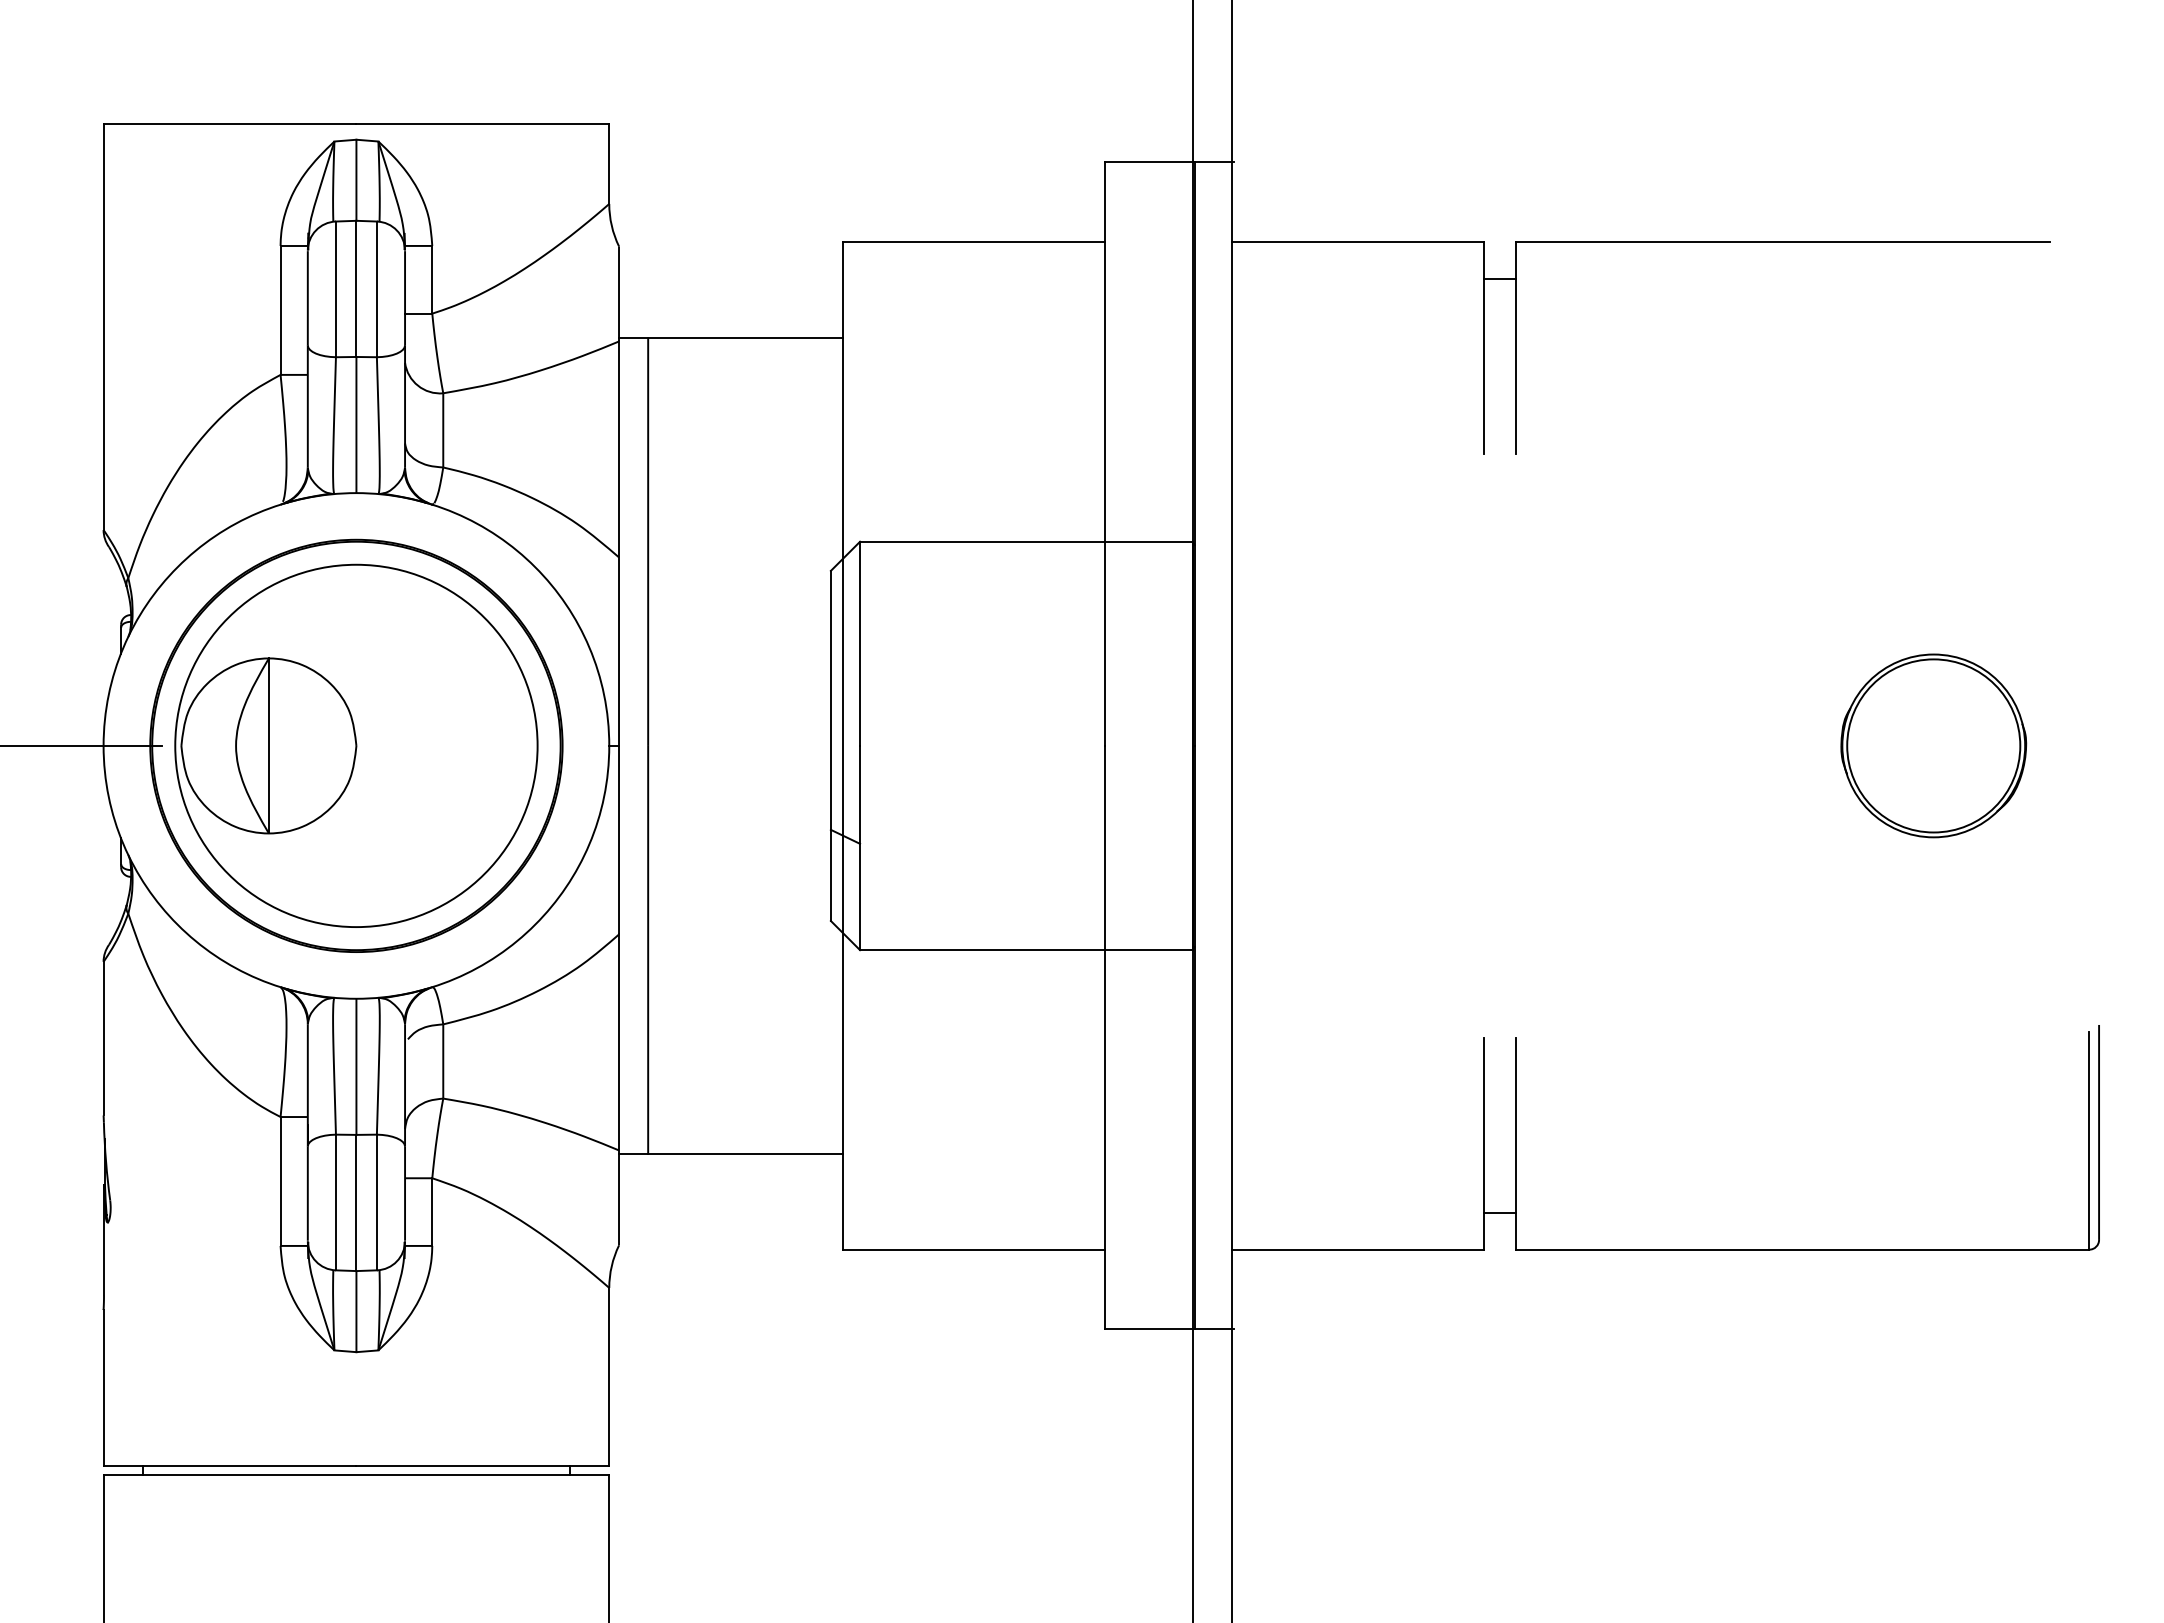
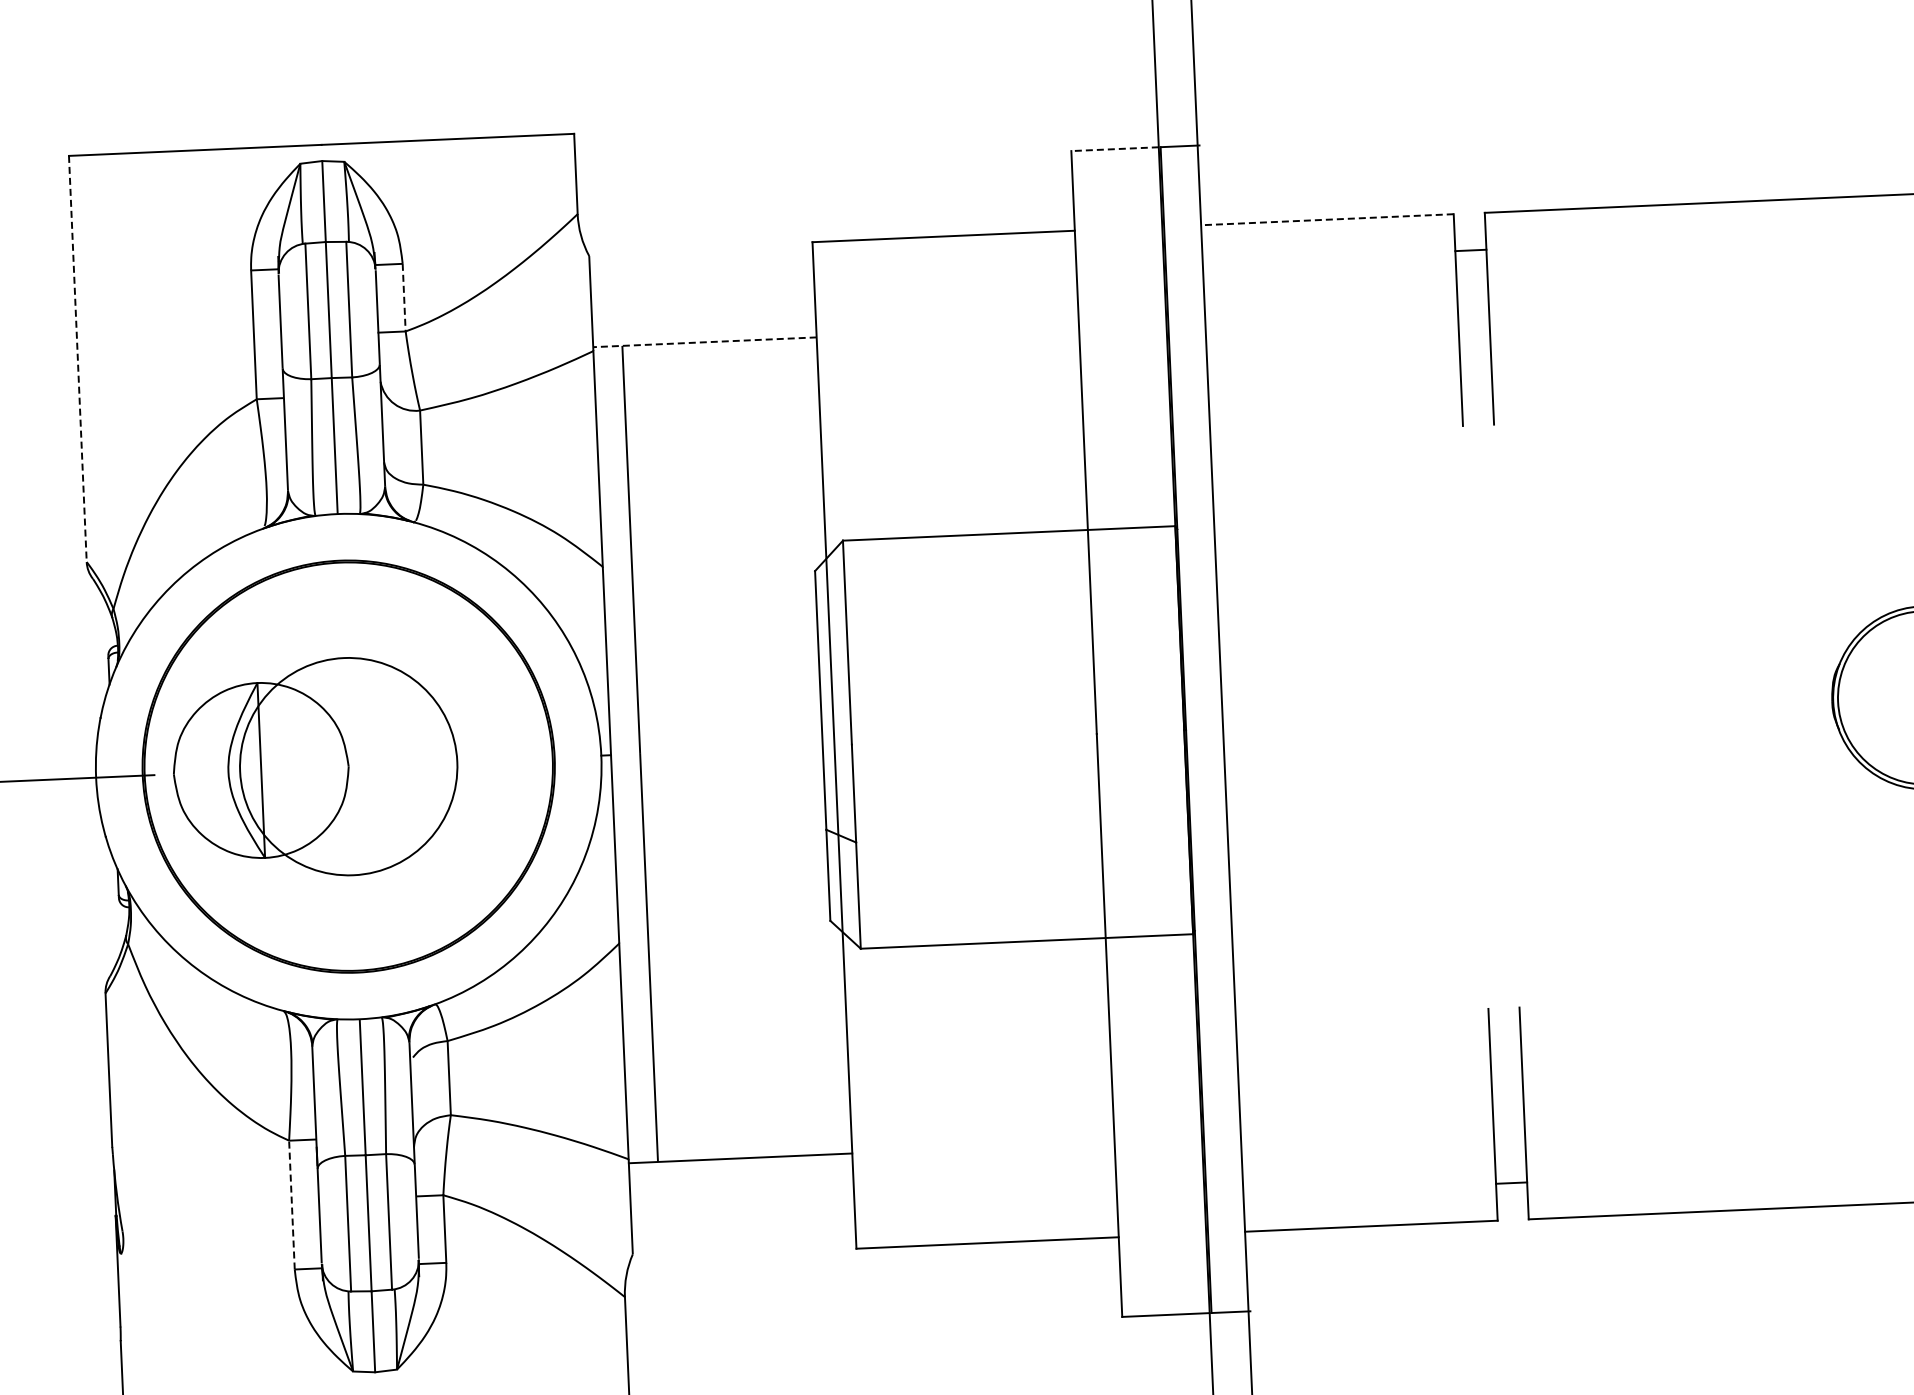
line: (1148, 162) -> (1114, 149), solid -> dashed
line: (1357, 242) -> (1326, 220), solid -> dashed
line: (432, 279) -> (404, 297), solid -> dashed
line: (103, 327) -> (77, 359), solid -> dashed
line: (730, 337) -> (704, 342), solid -> dashed
circle: (356, 745) -> (348, 766), size x0.6
line: (280, 1180) -> (291, 1204), solid -> dashed

